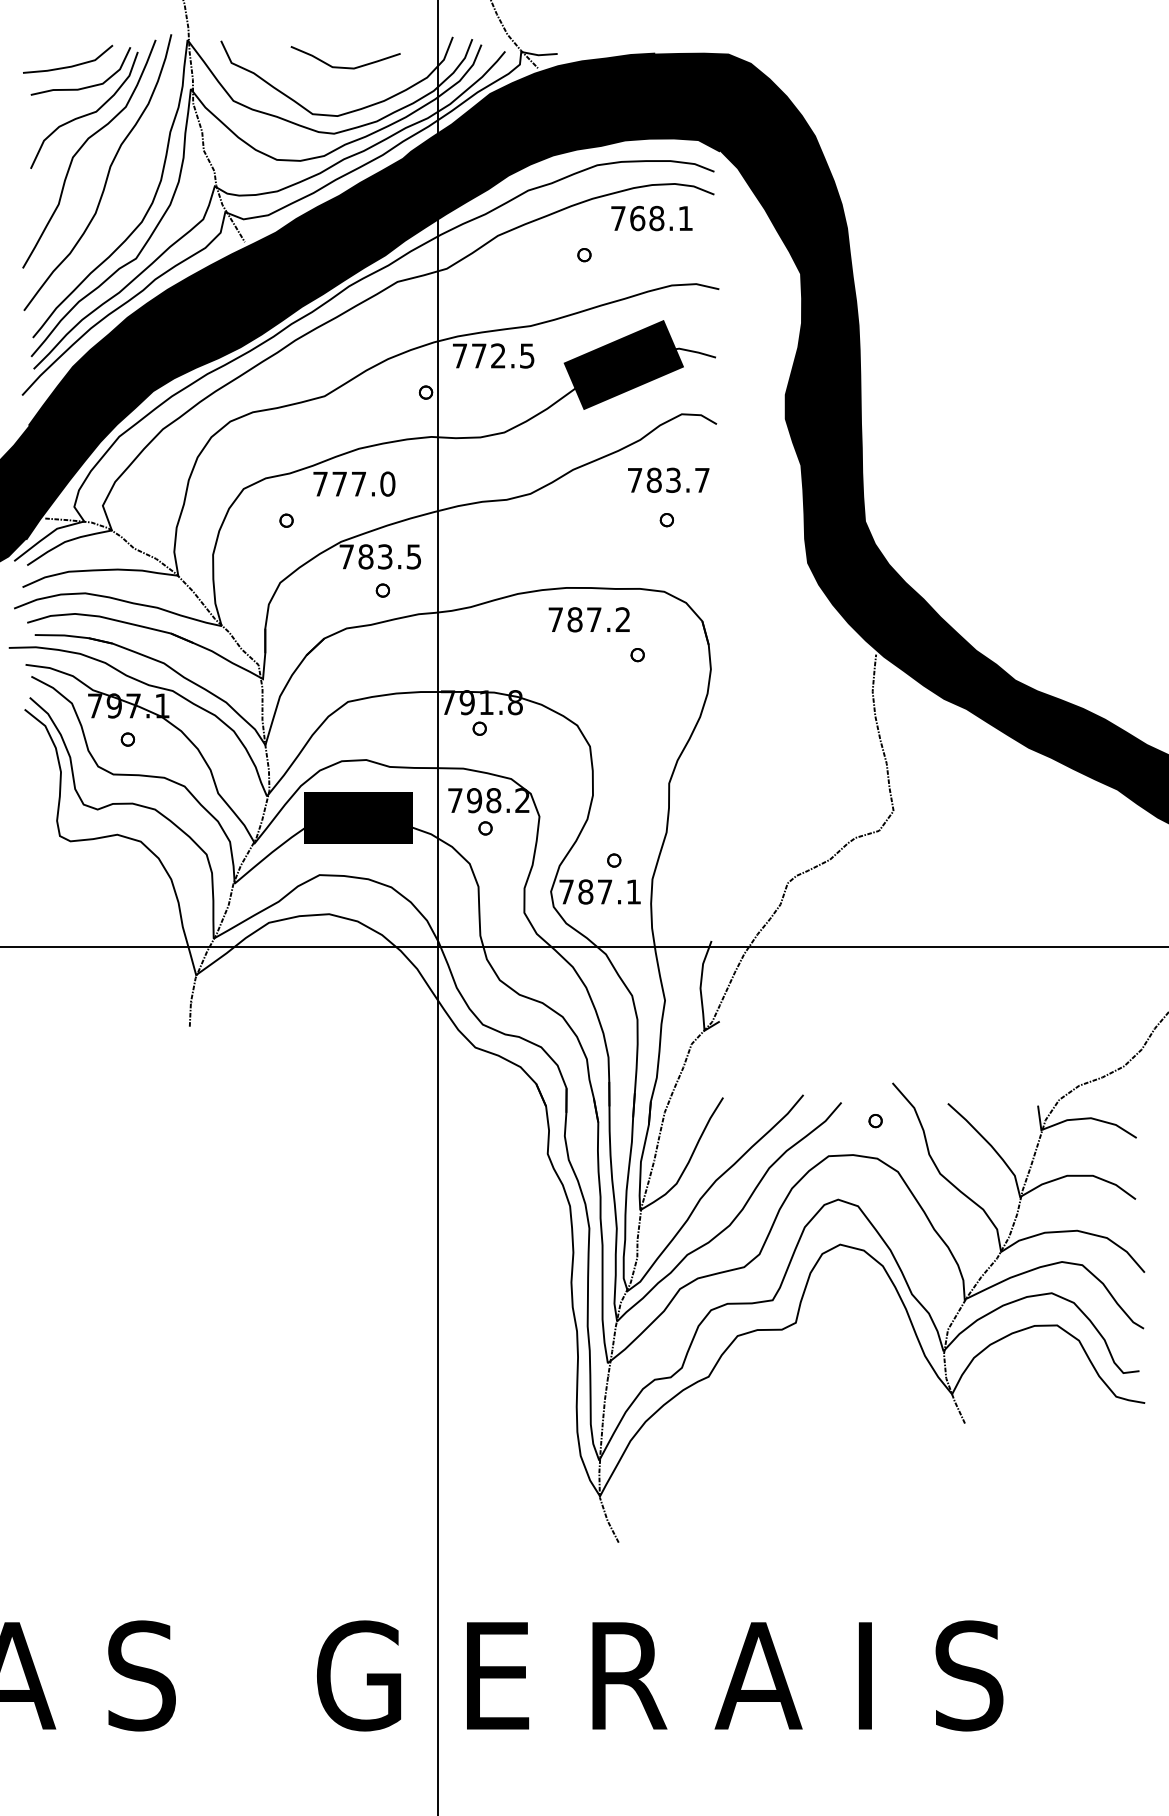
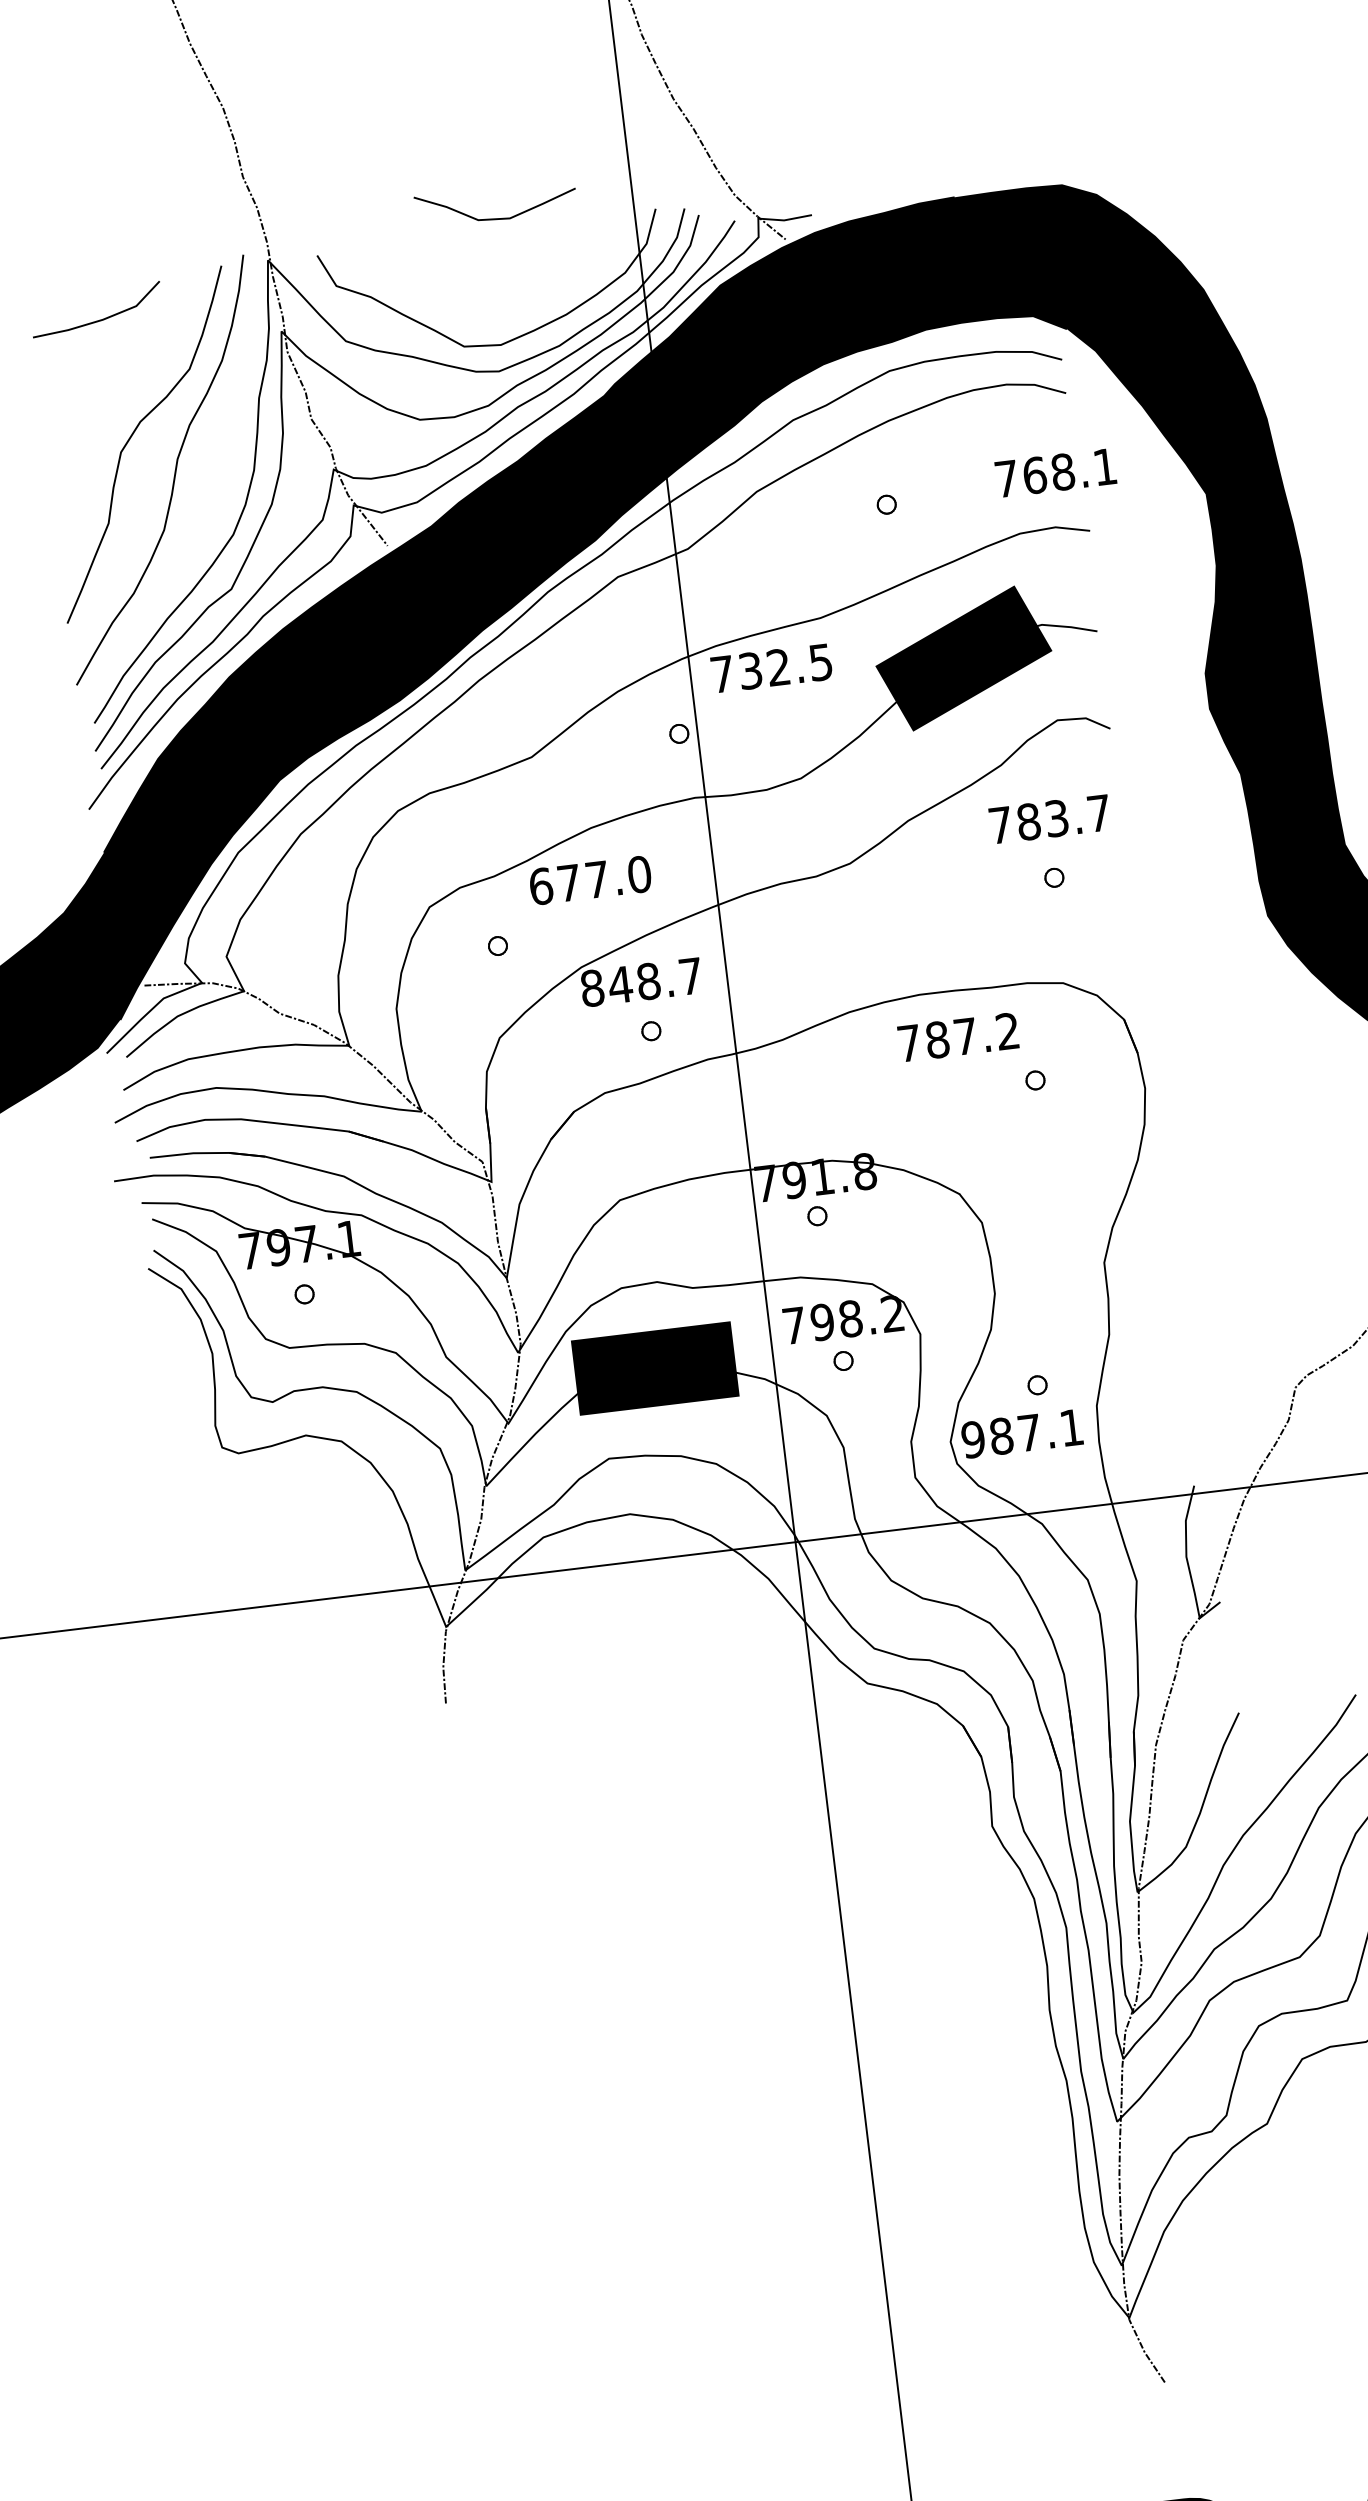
curve: (342, 66) -> (492, 217), moved
part: (87, 113) -> (134, 385), removed
text: (651, 218) -> (1055, 472), moved
text: (479, 355) -> (750, 670), 772.5 -> 732.5
text: (320, 483) -> (540, 885), 777.0 -> 677.0
text: (380, 556) -> (641, 981), 783.5 -> 848.7
text: (566, 891) -> (973, 1438), 787.1 -> 987.1

